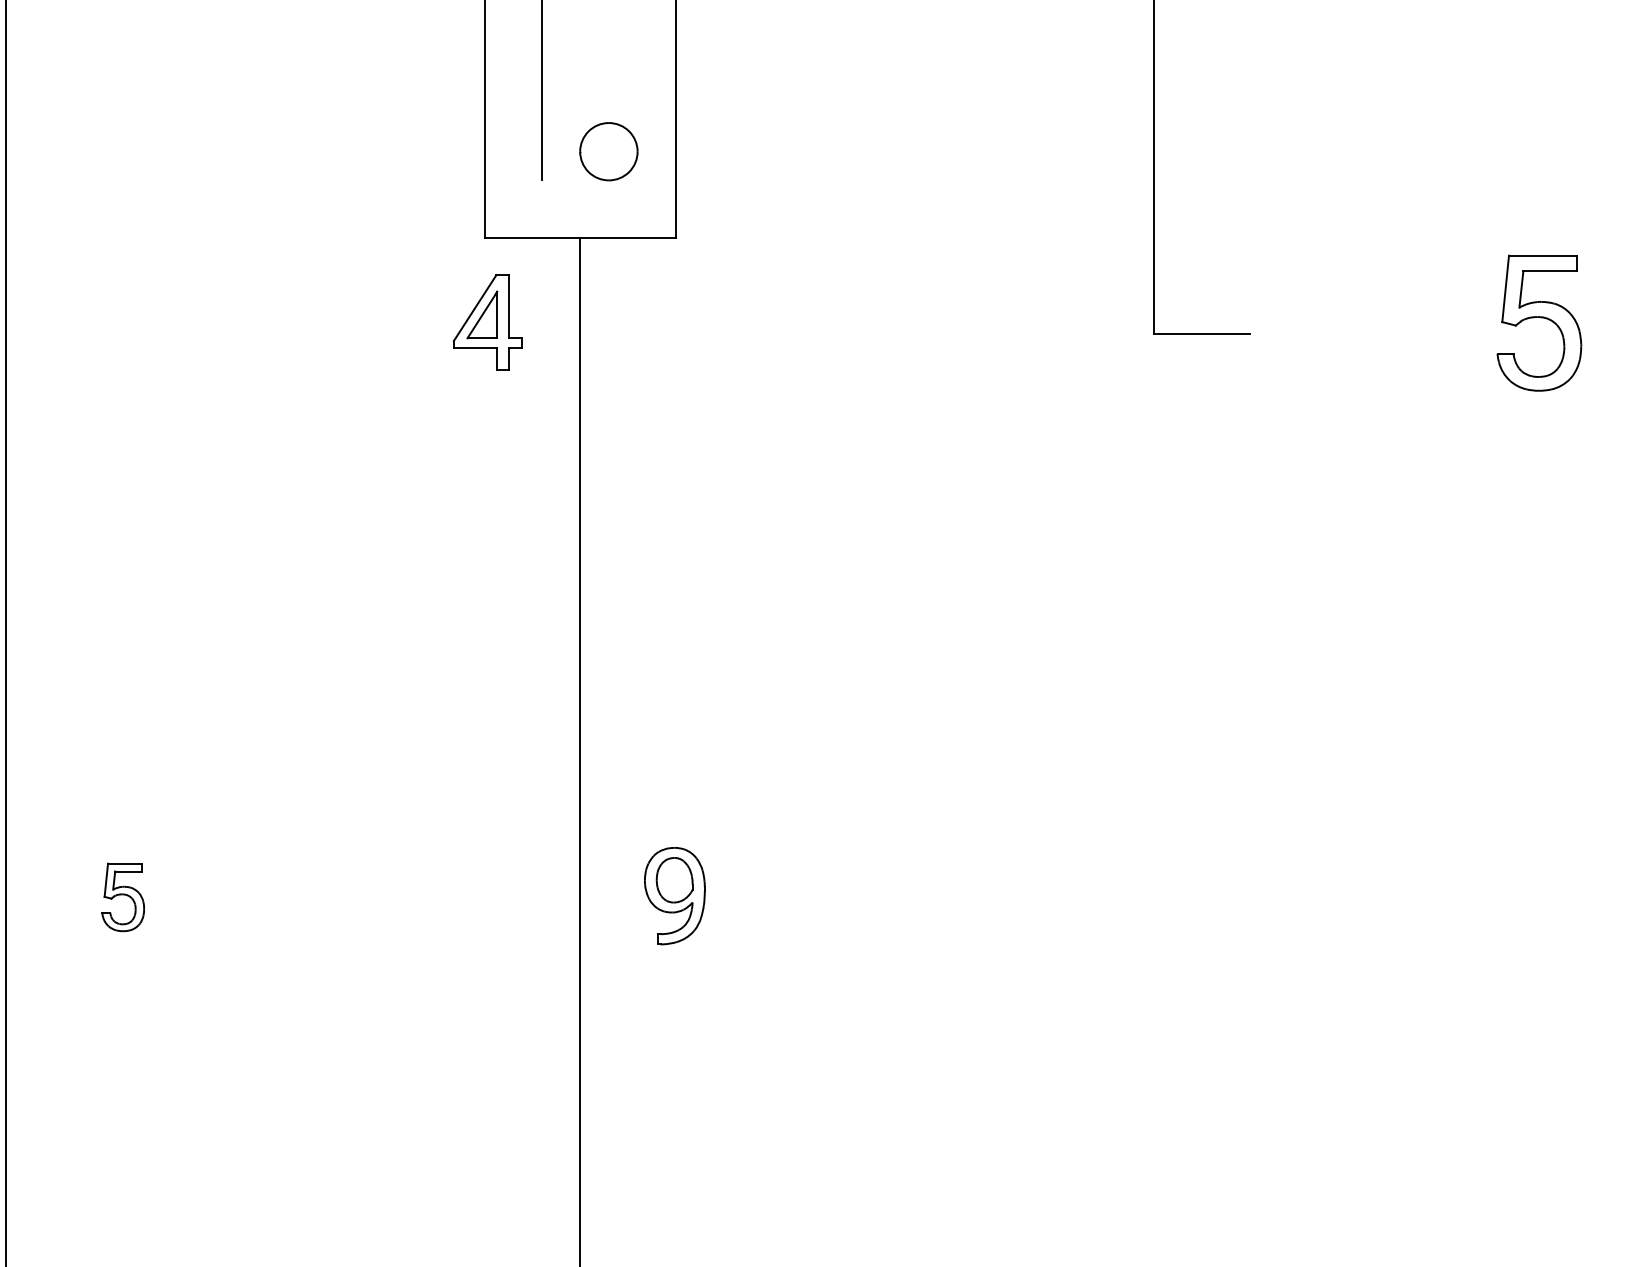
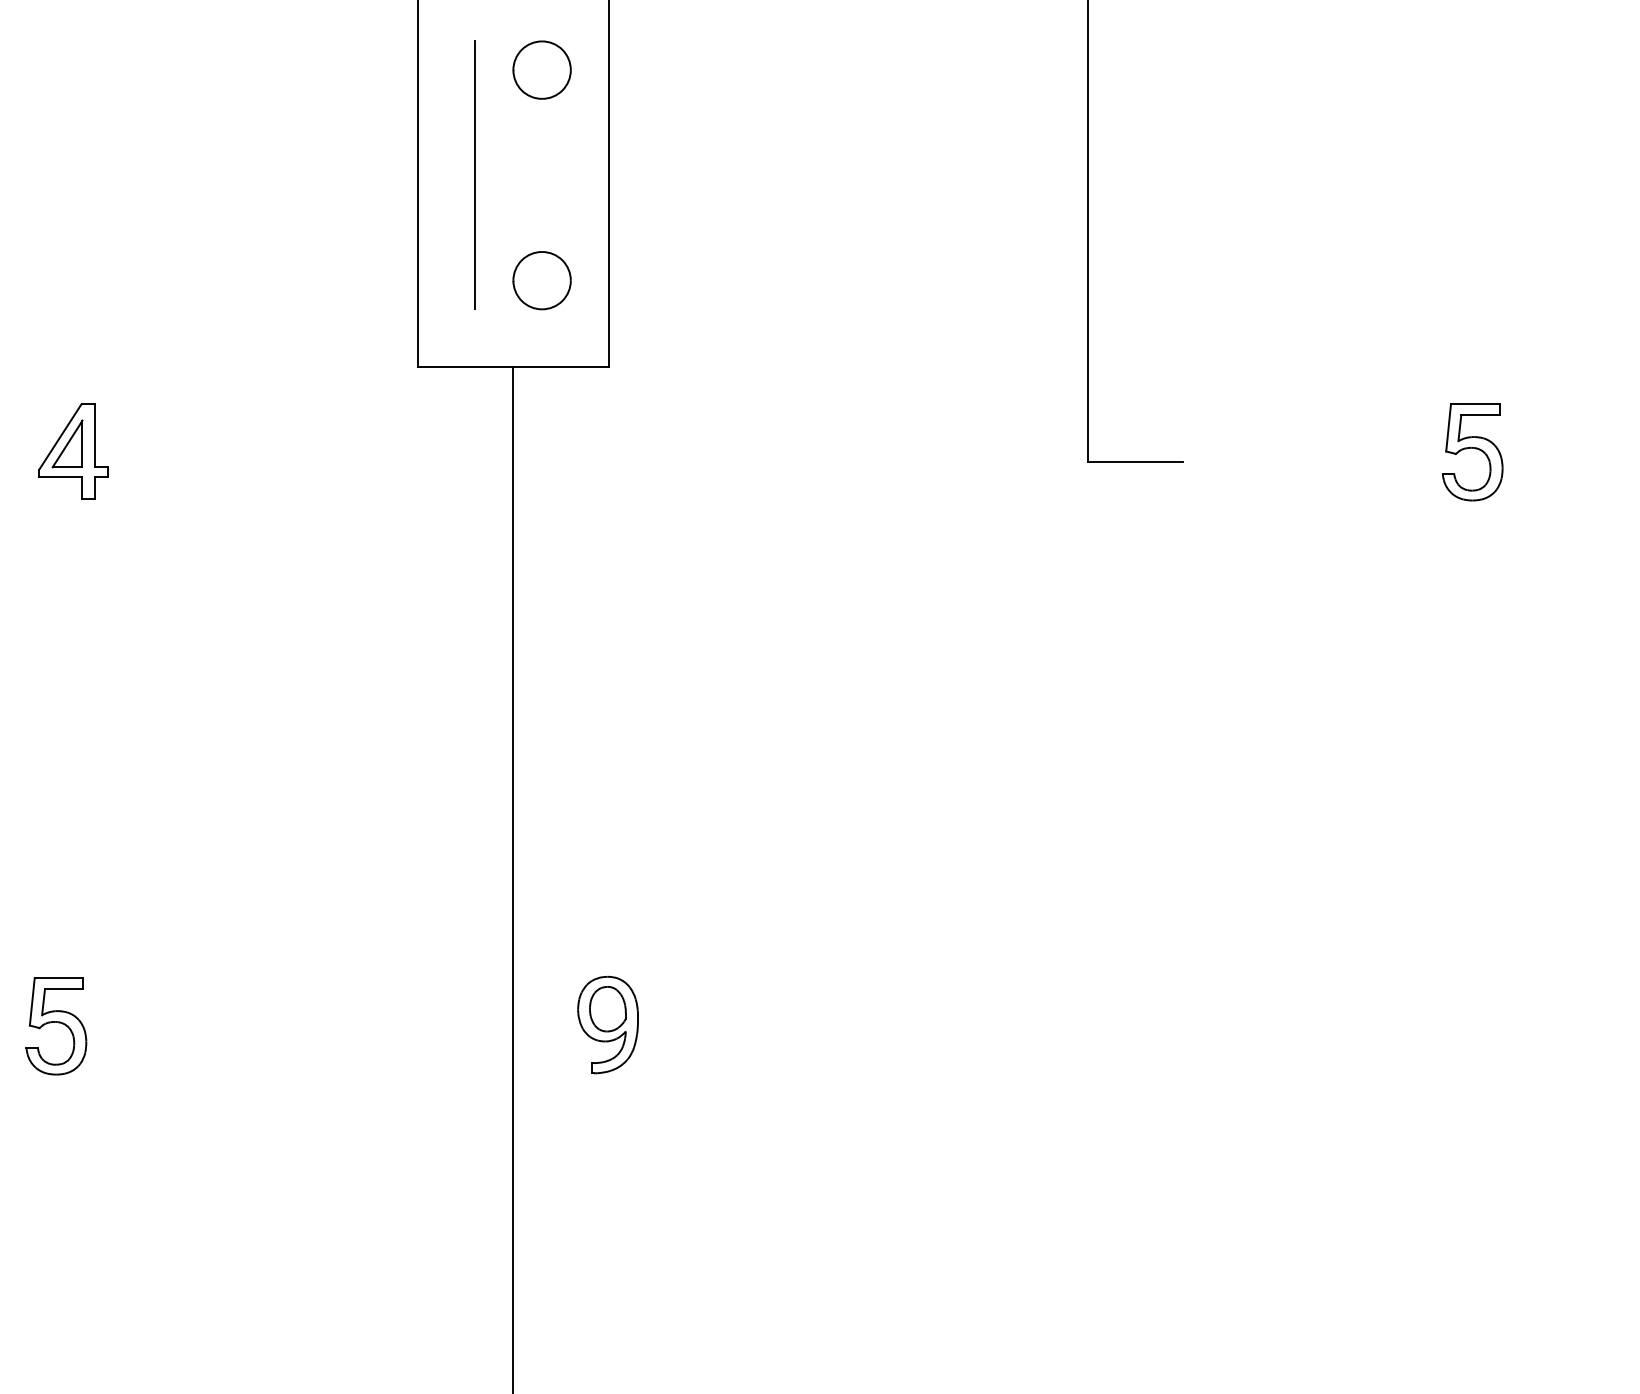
part: (488, 322) -> (73, 451), moved
part: (1539, 323) -> (1472, 452), size x0.71
part: (123, 897) -> (56, 1026), size x1.43

